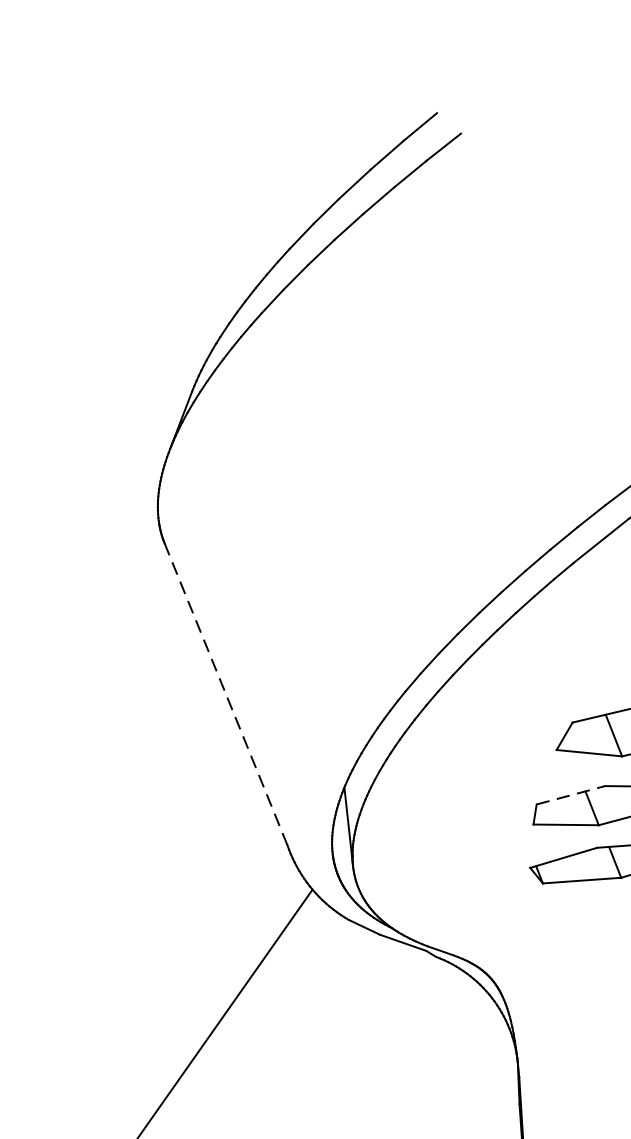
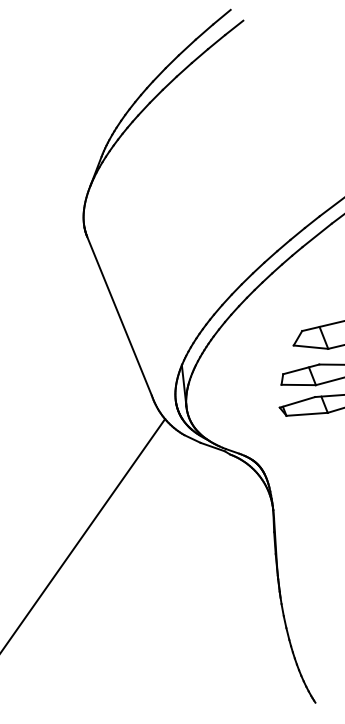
line: (226, 694) -> (119, 316), dashed -> solid
line: (571, 795) -> (301, 369), dashed -> solid

